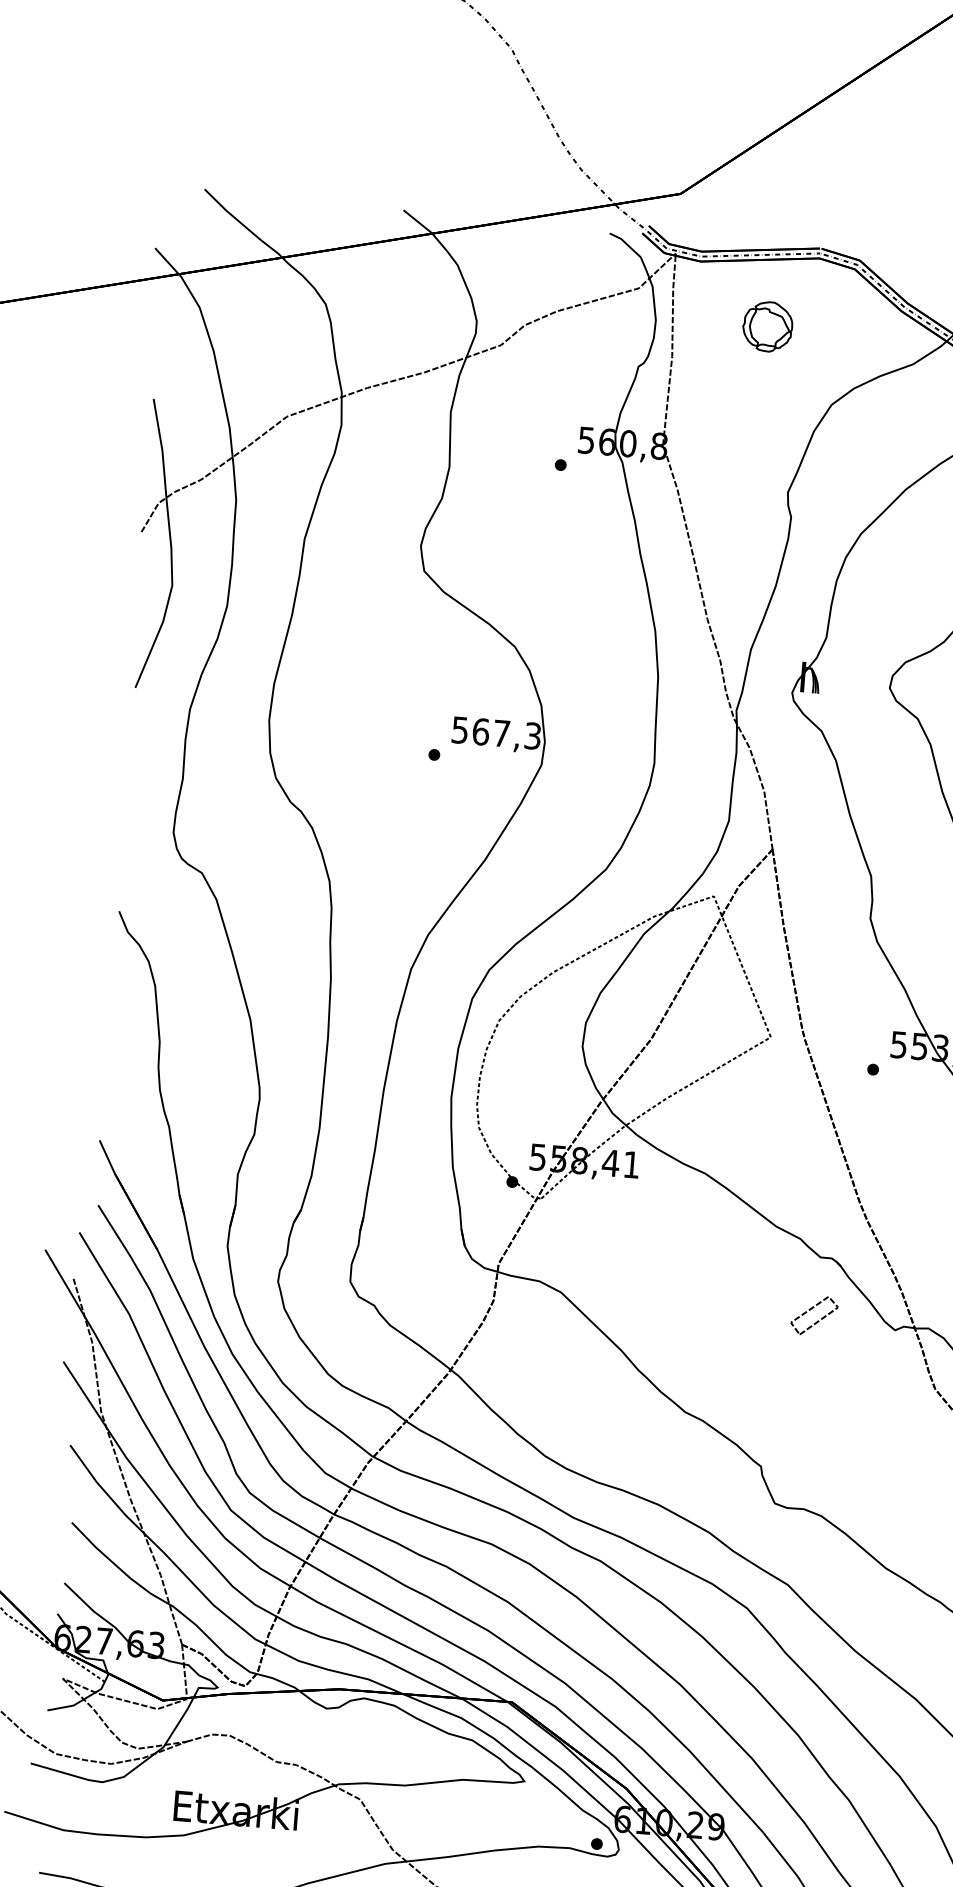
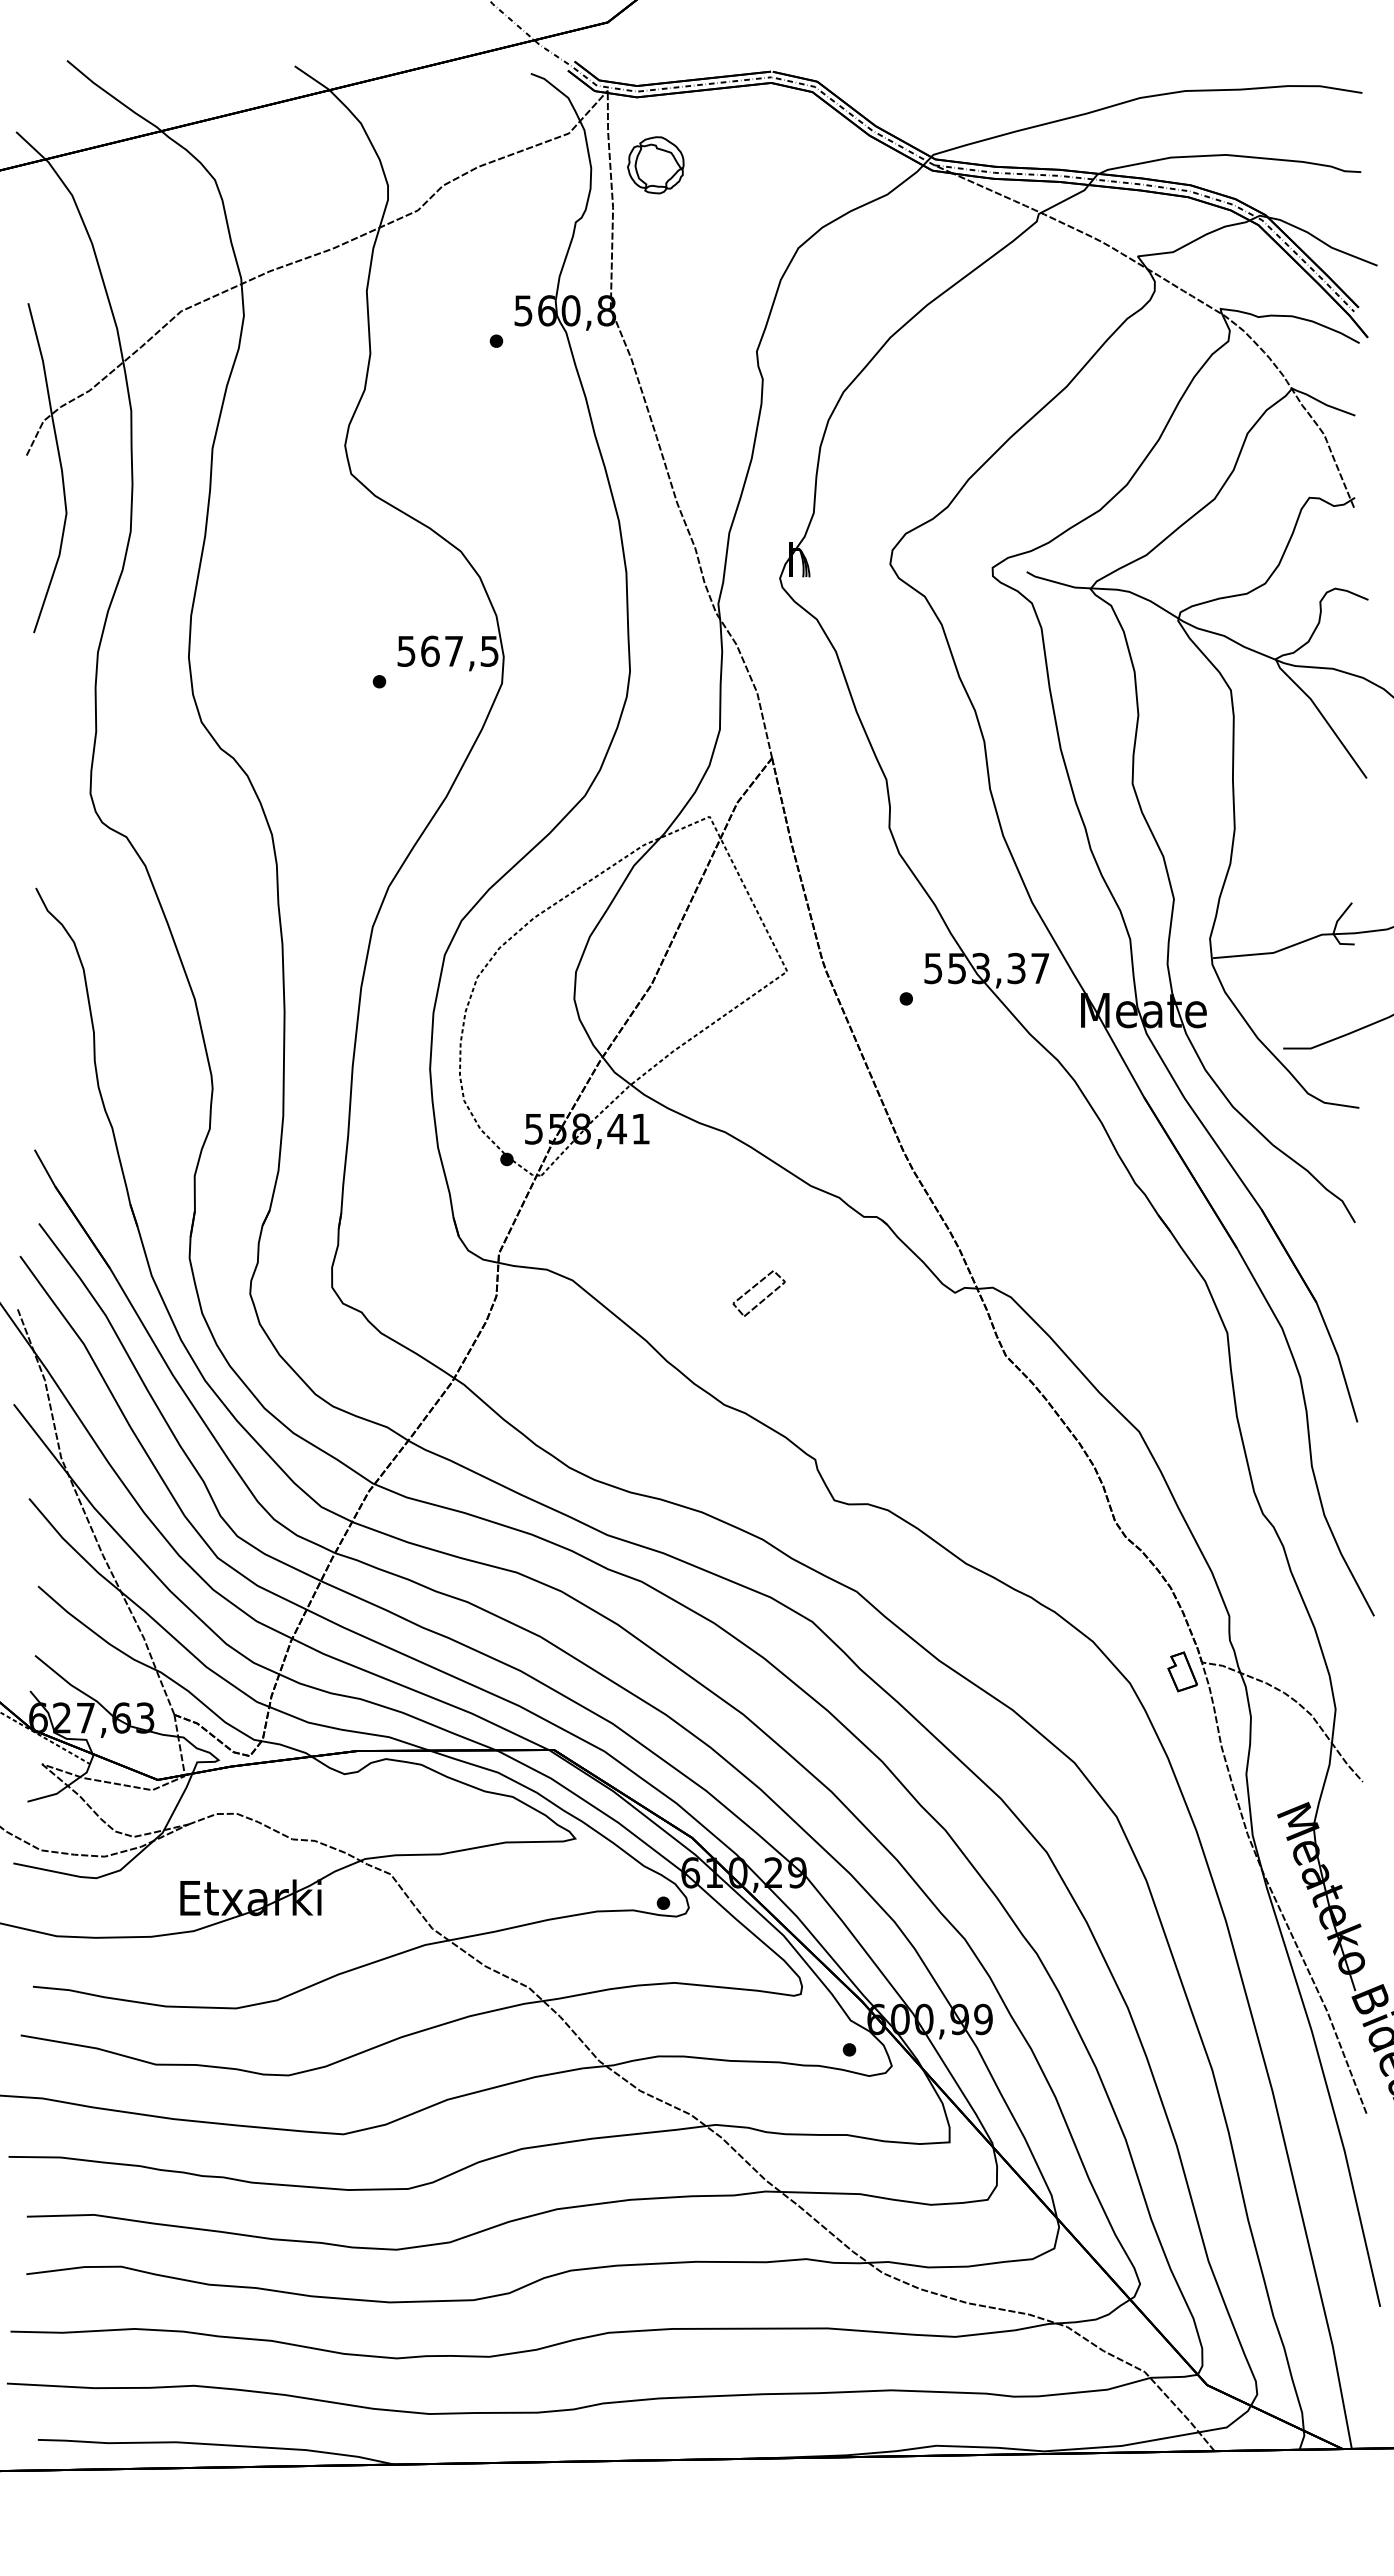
part: (767, 326) -> (655, 165), moved
text: (532, 735) -> (489, 650), 567,3 -> 567,5
part: (809, 1310) -> (753, 1288), moved

